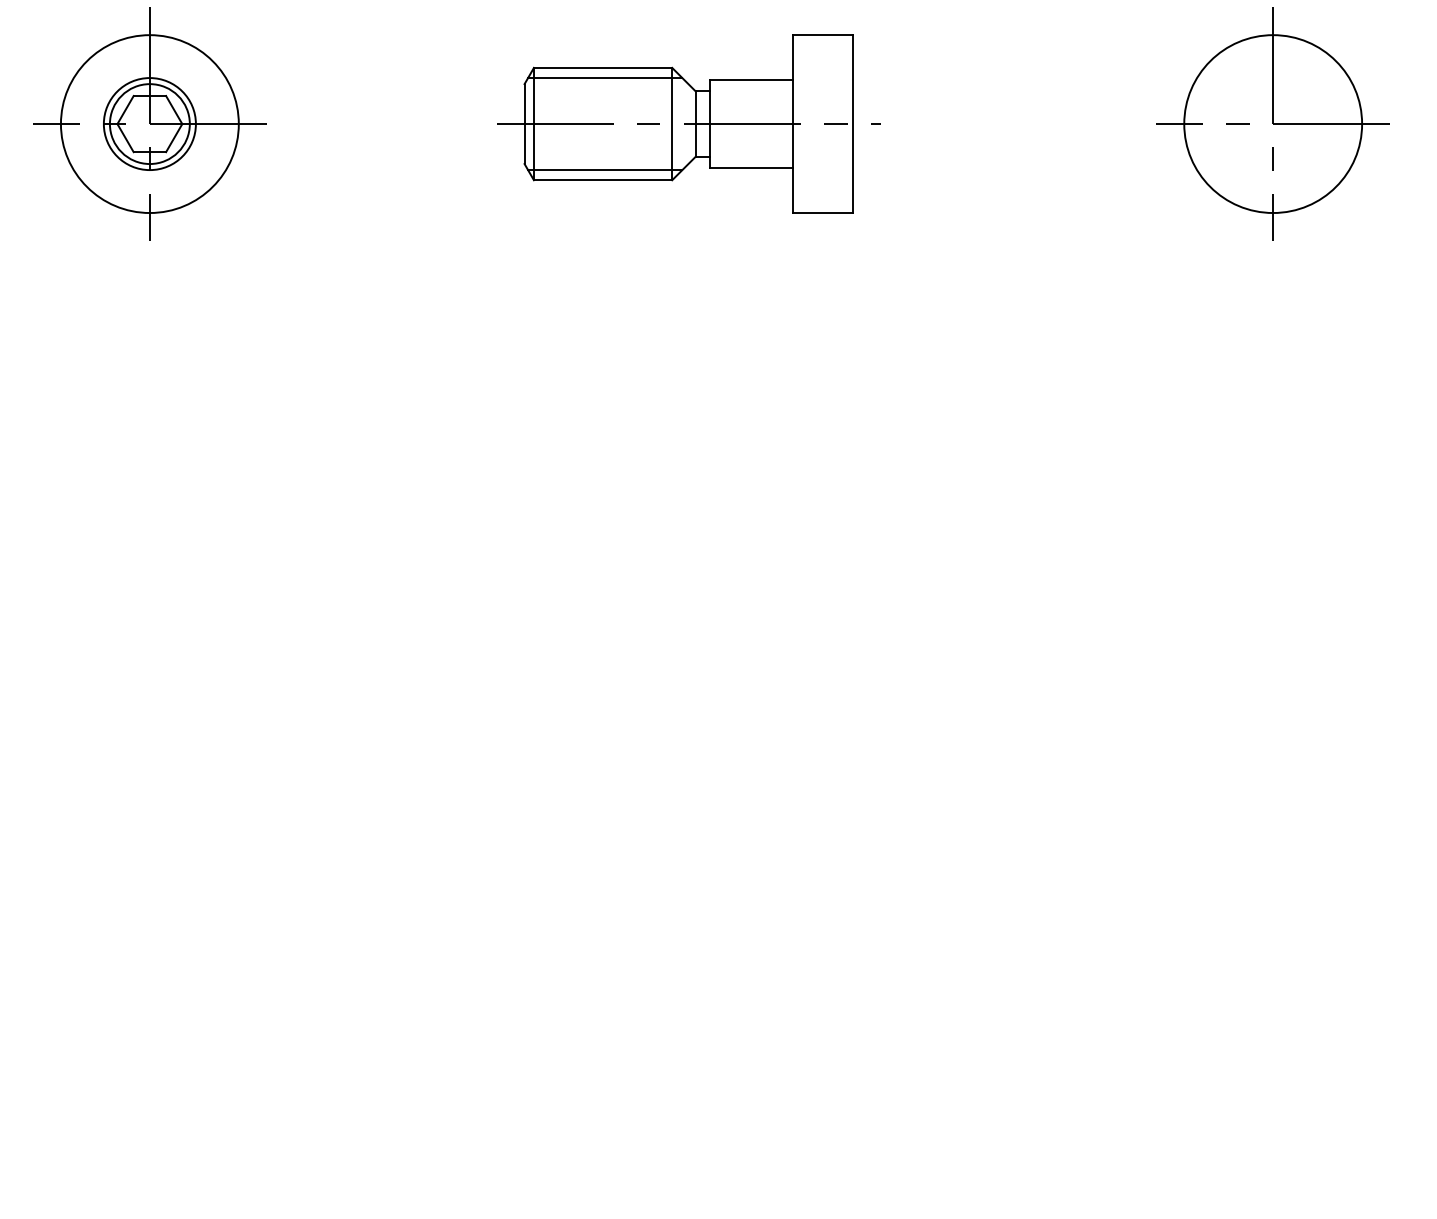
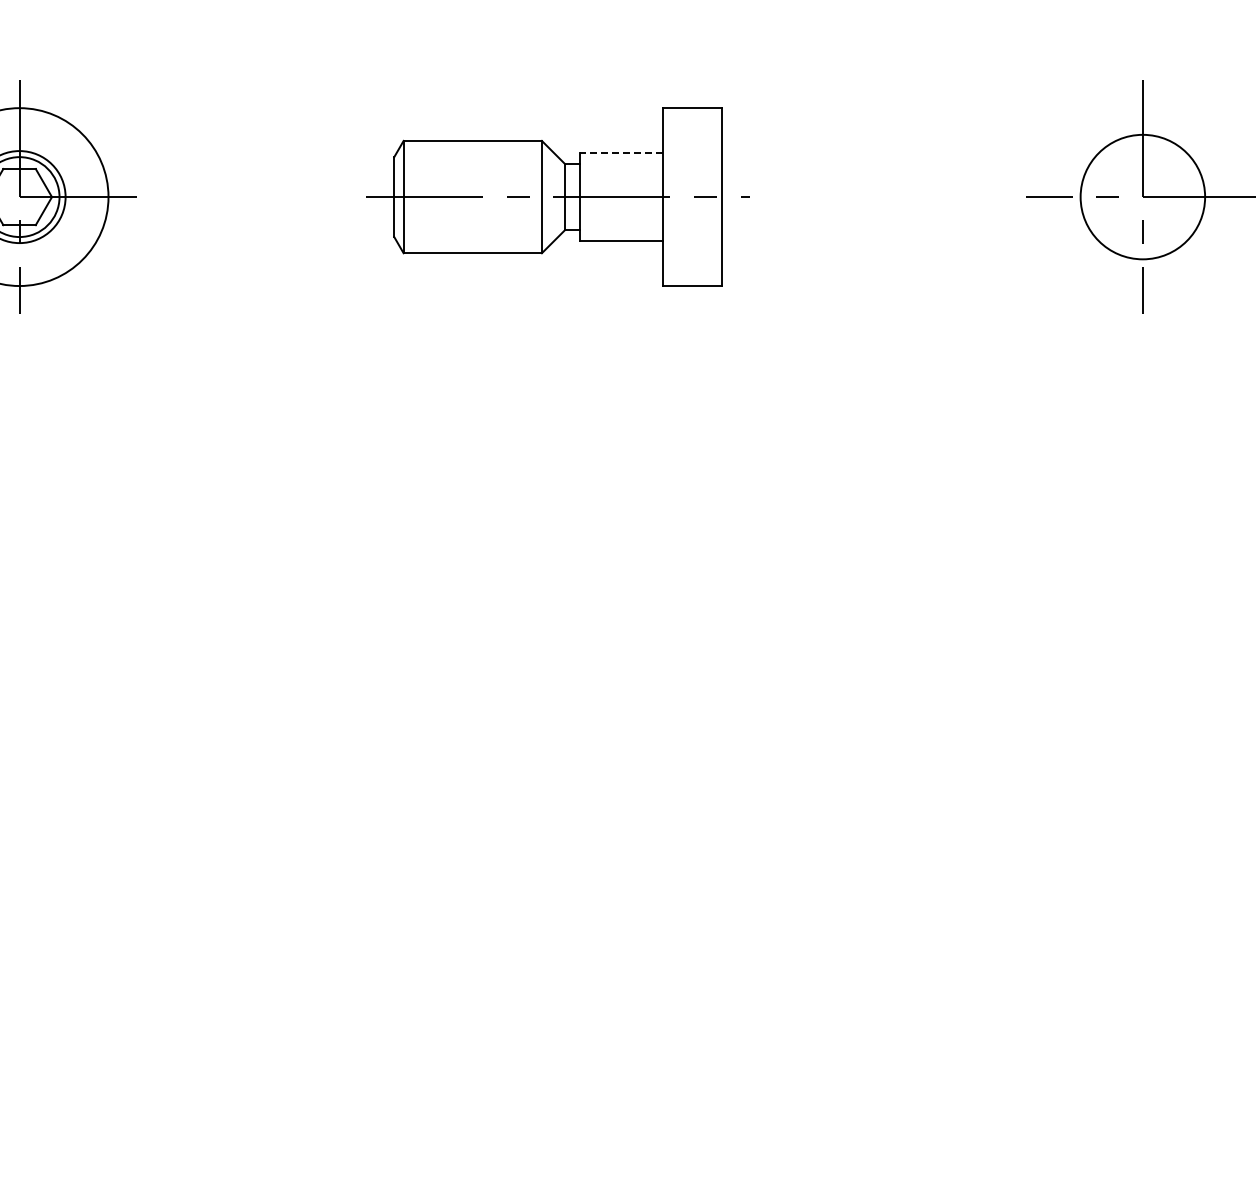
line: (605, 78) -> (475, 151), removed
line: (751, 80) -> (621, 153), solid -> dashed
circle: (1273, 124) -> (1143, 197), size x0.7
line: (605, 170) -> (475, 243), removed

